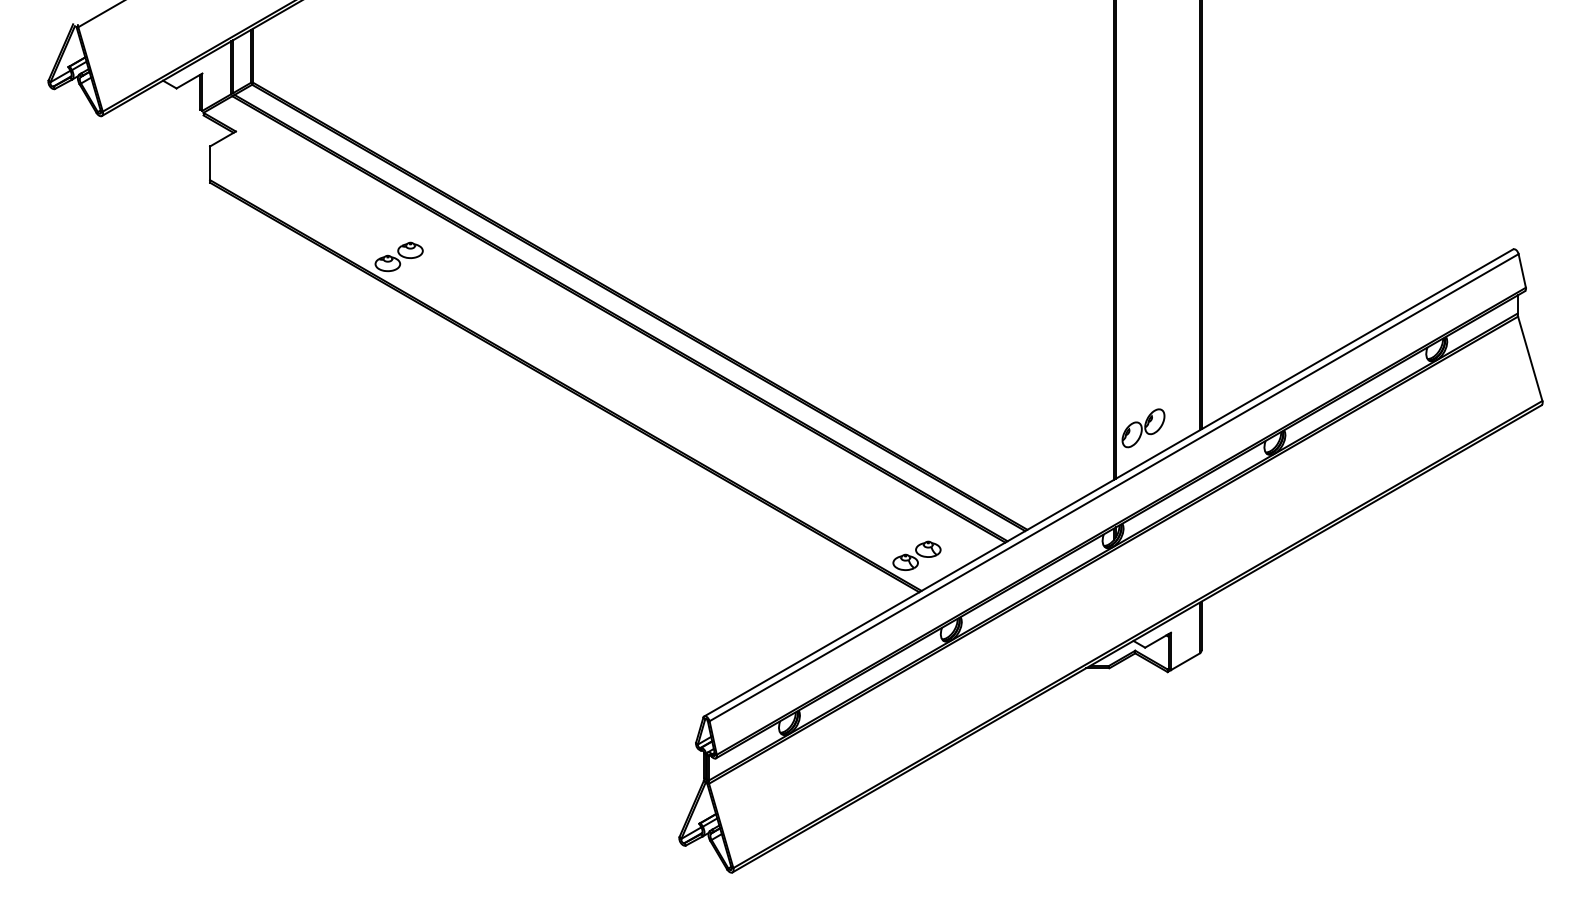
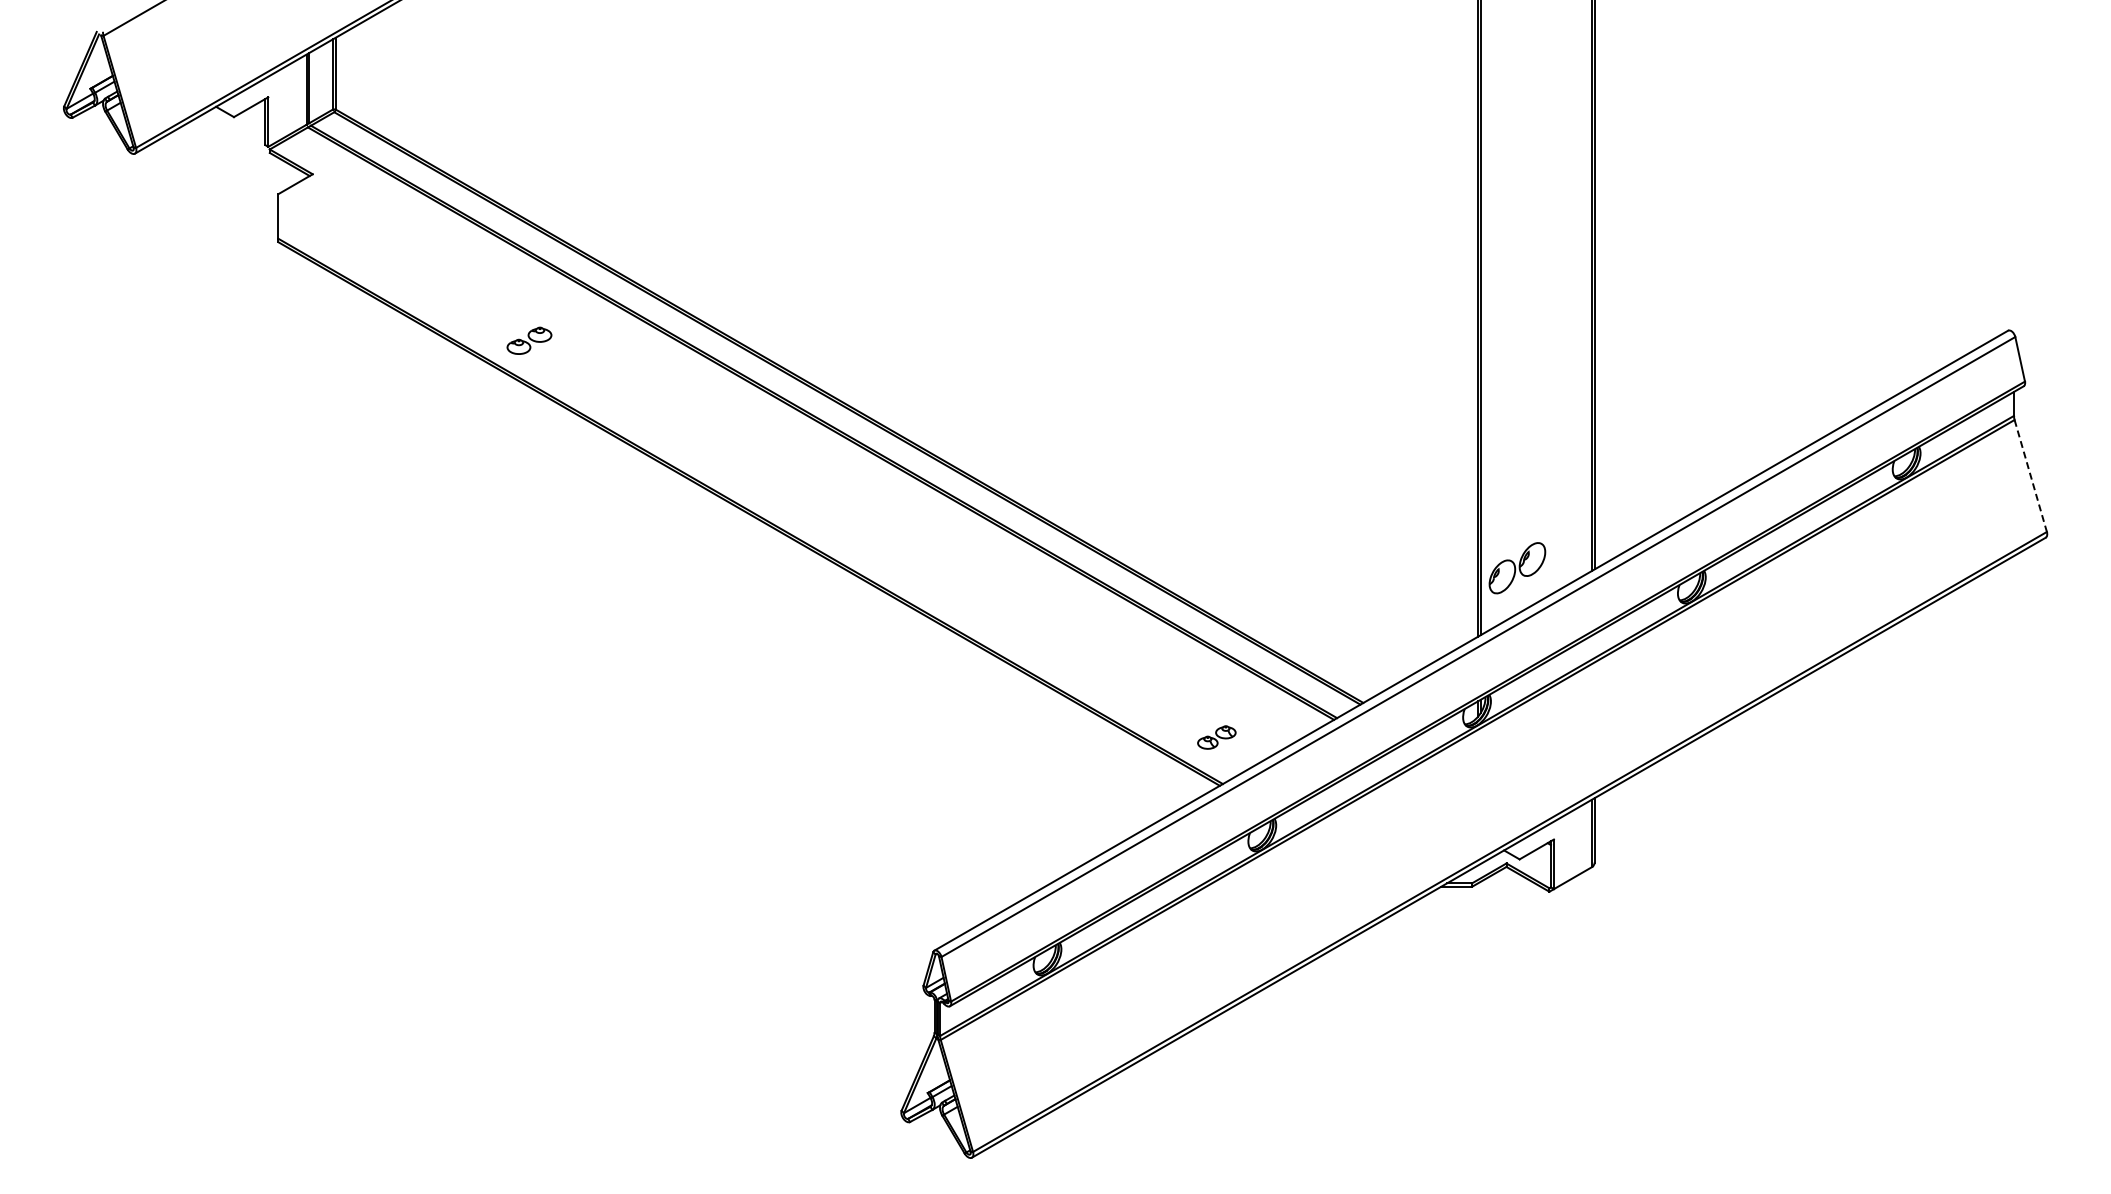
part: (399, 256) -> (529, 340), size x0.7
line: (1530, 359) -> (2030, 476), solid -> dashed
part: (916, 555) -> (1216, 737), size x0.6

